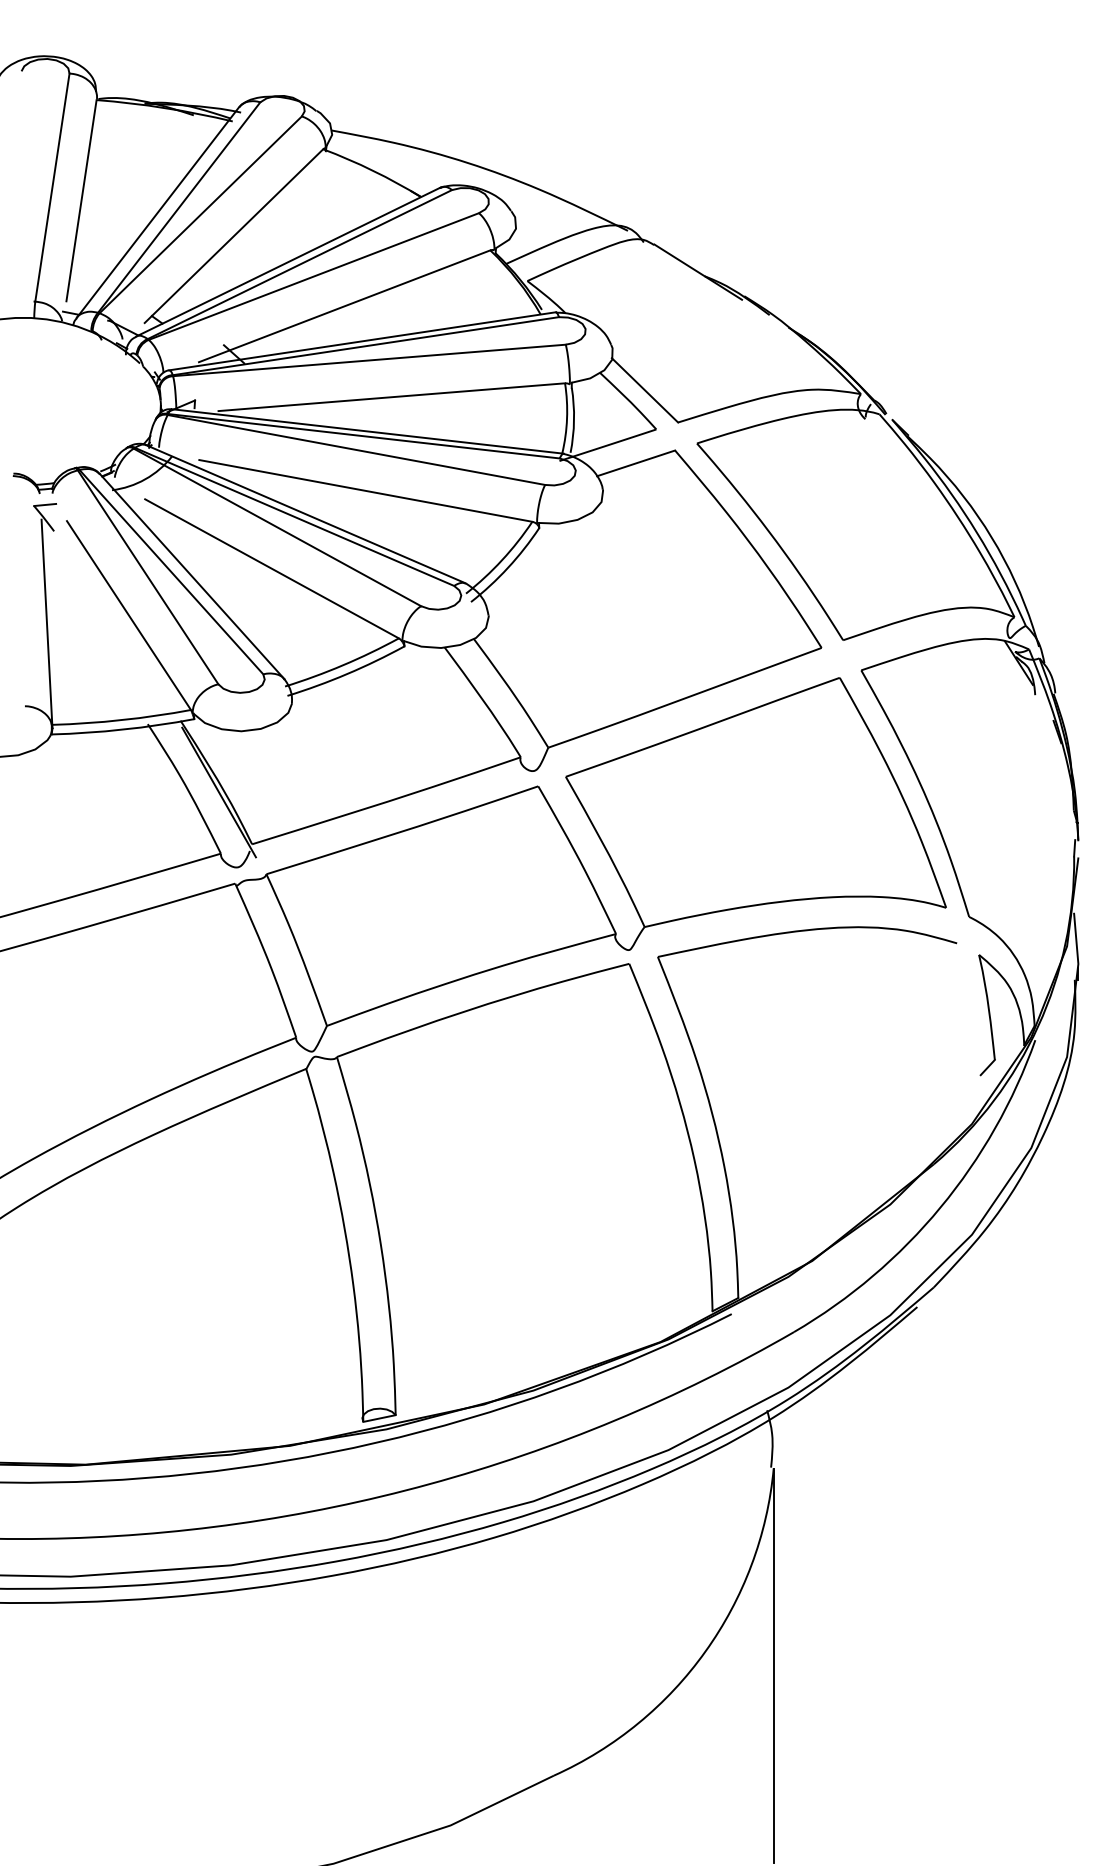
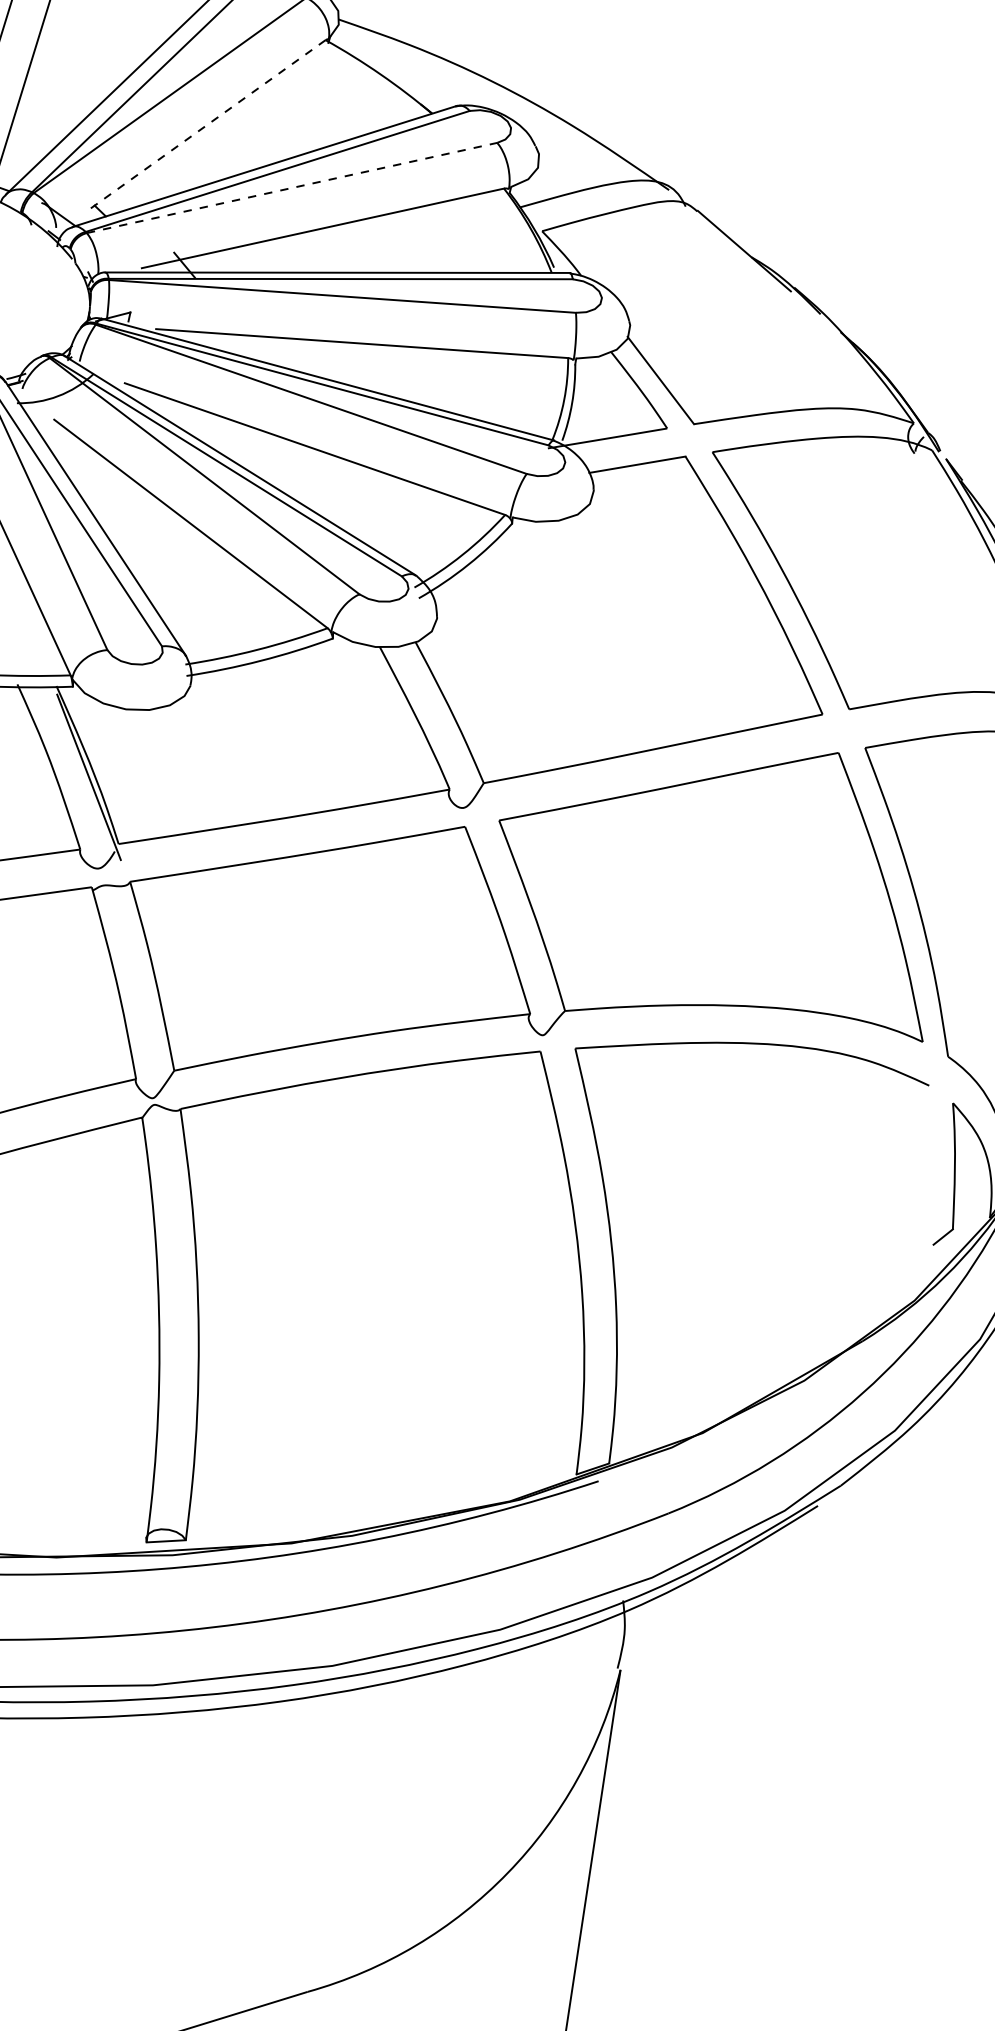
line: (233, 236) -> (204, 126), solid -> dashed
line: (313, 276) -> (291, 187), solid -> dashed

